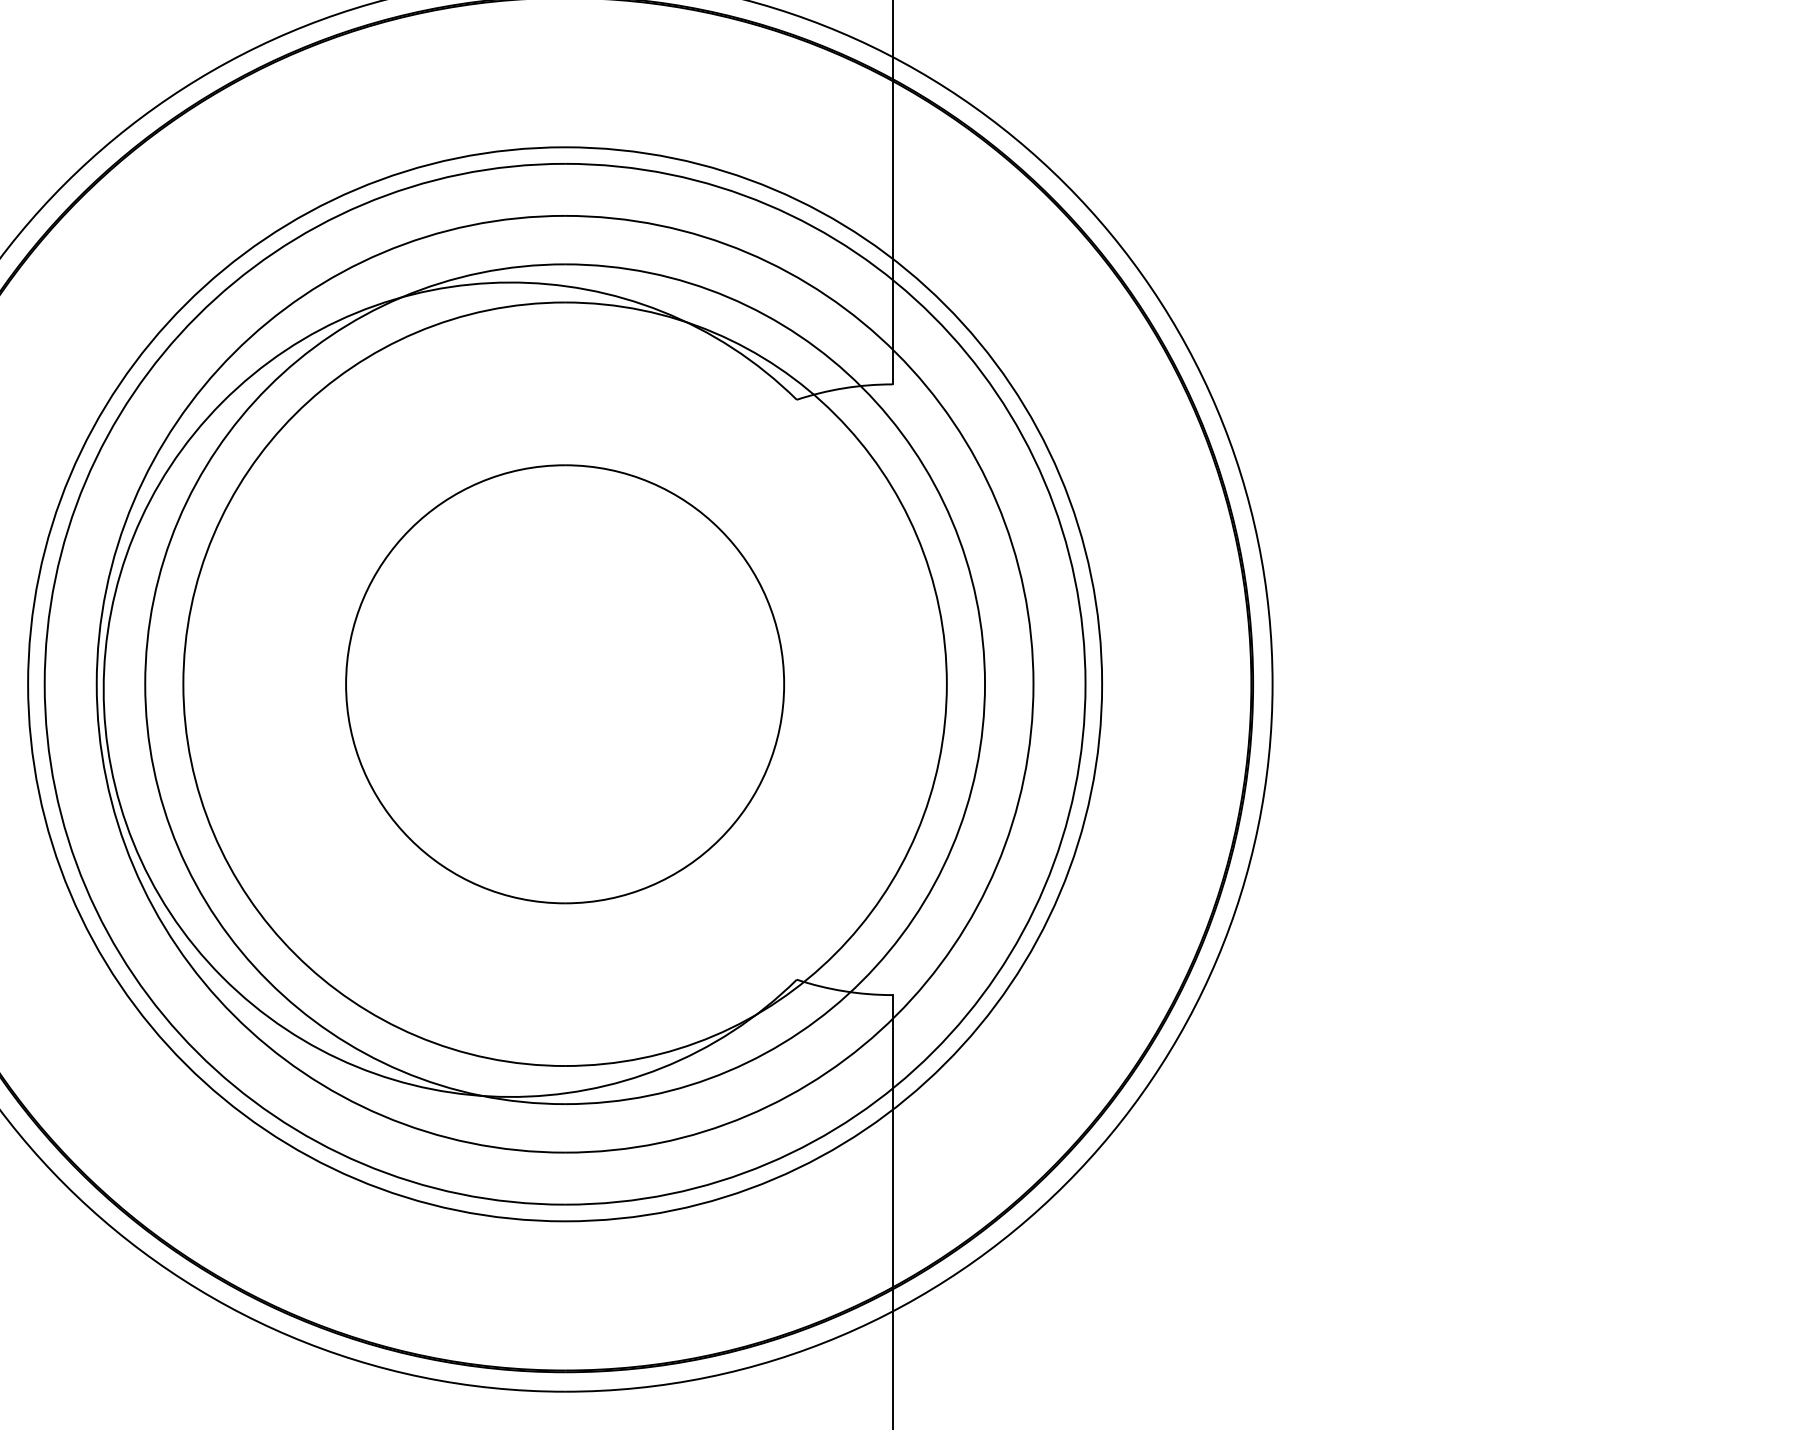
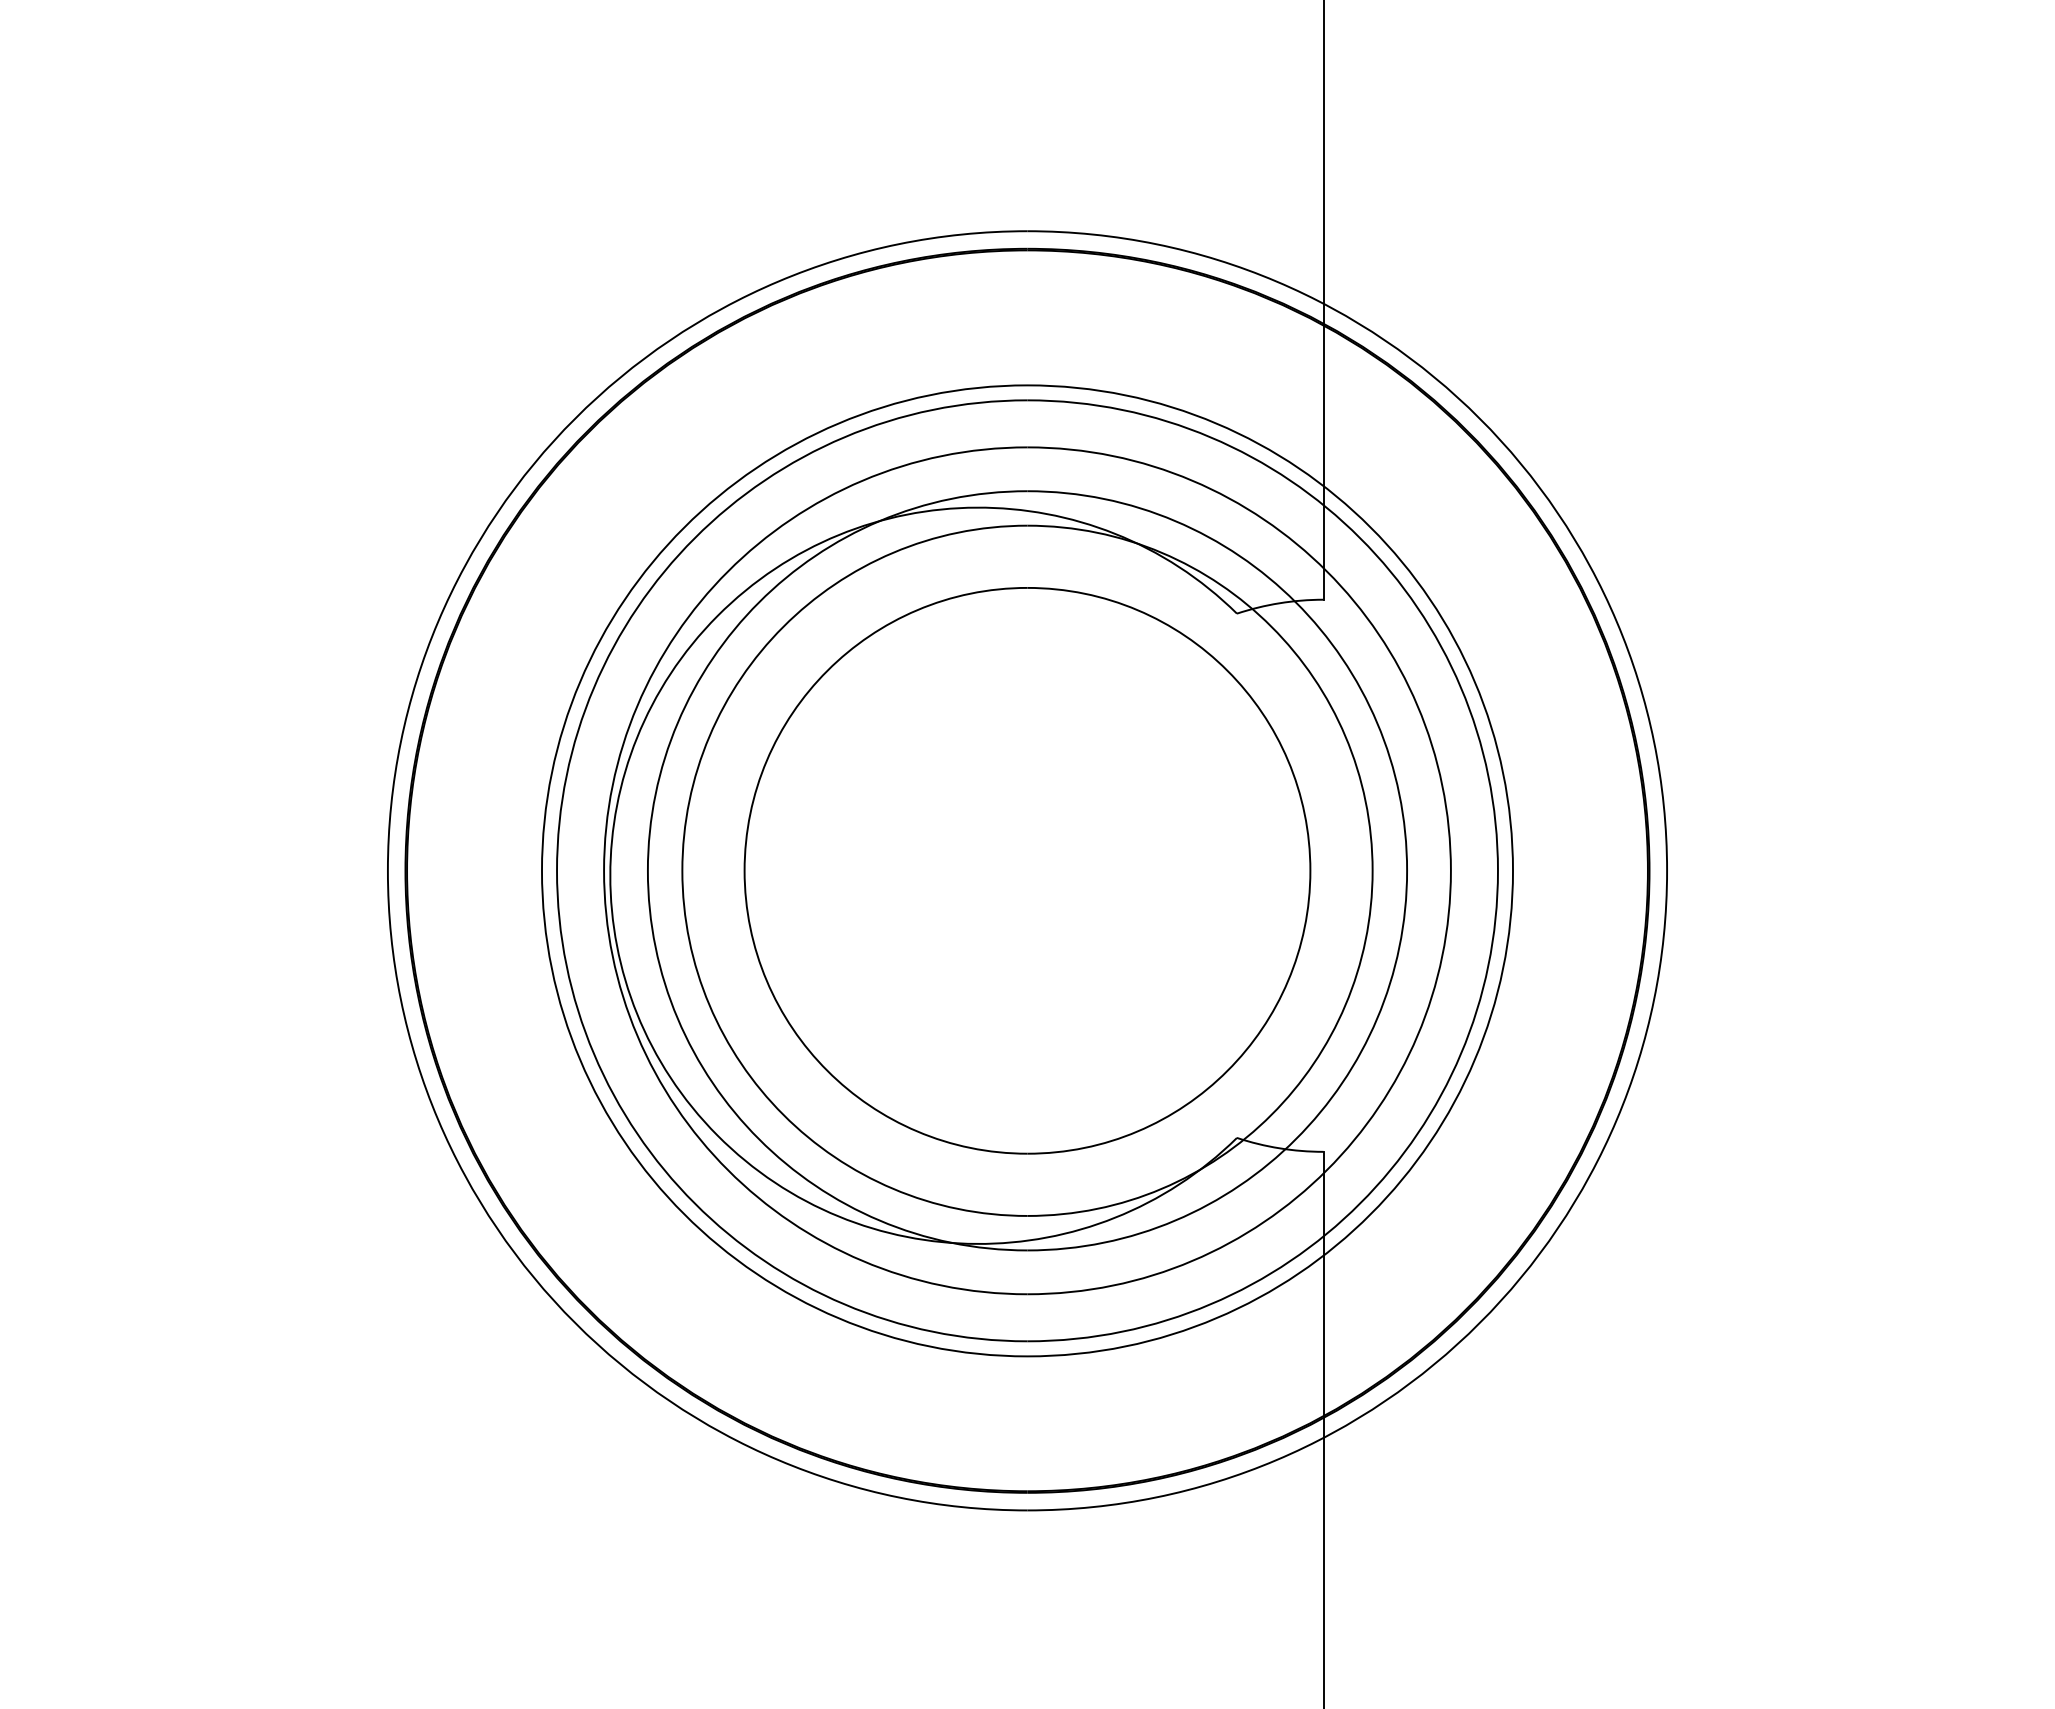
part: (565, 683) -> (1027, 870), size x1.43

